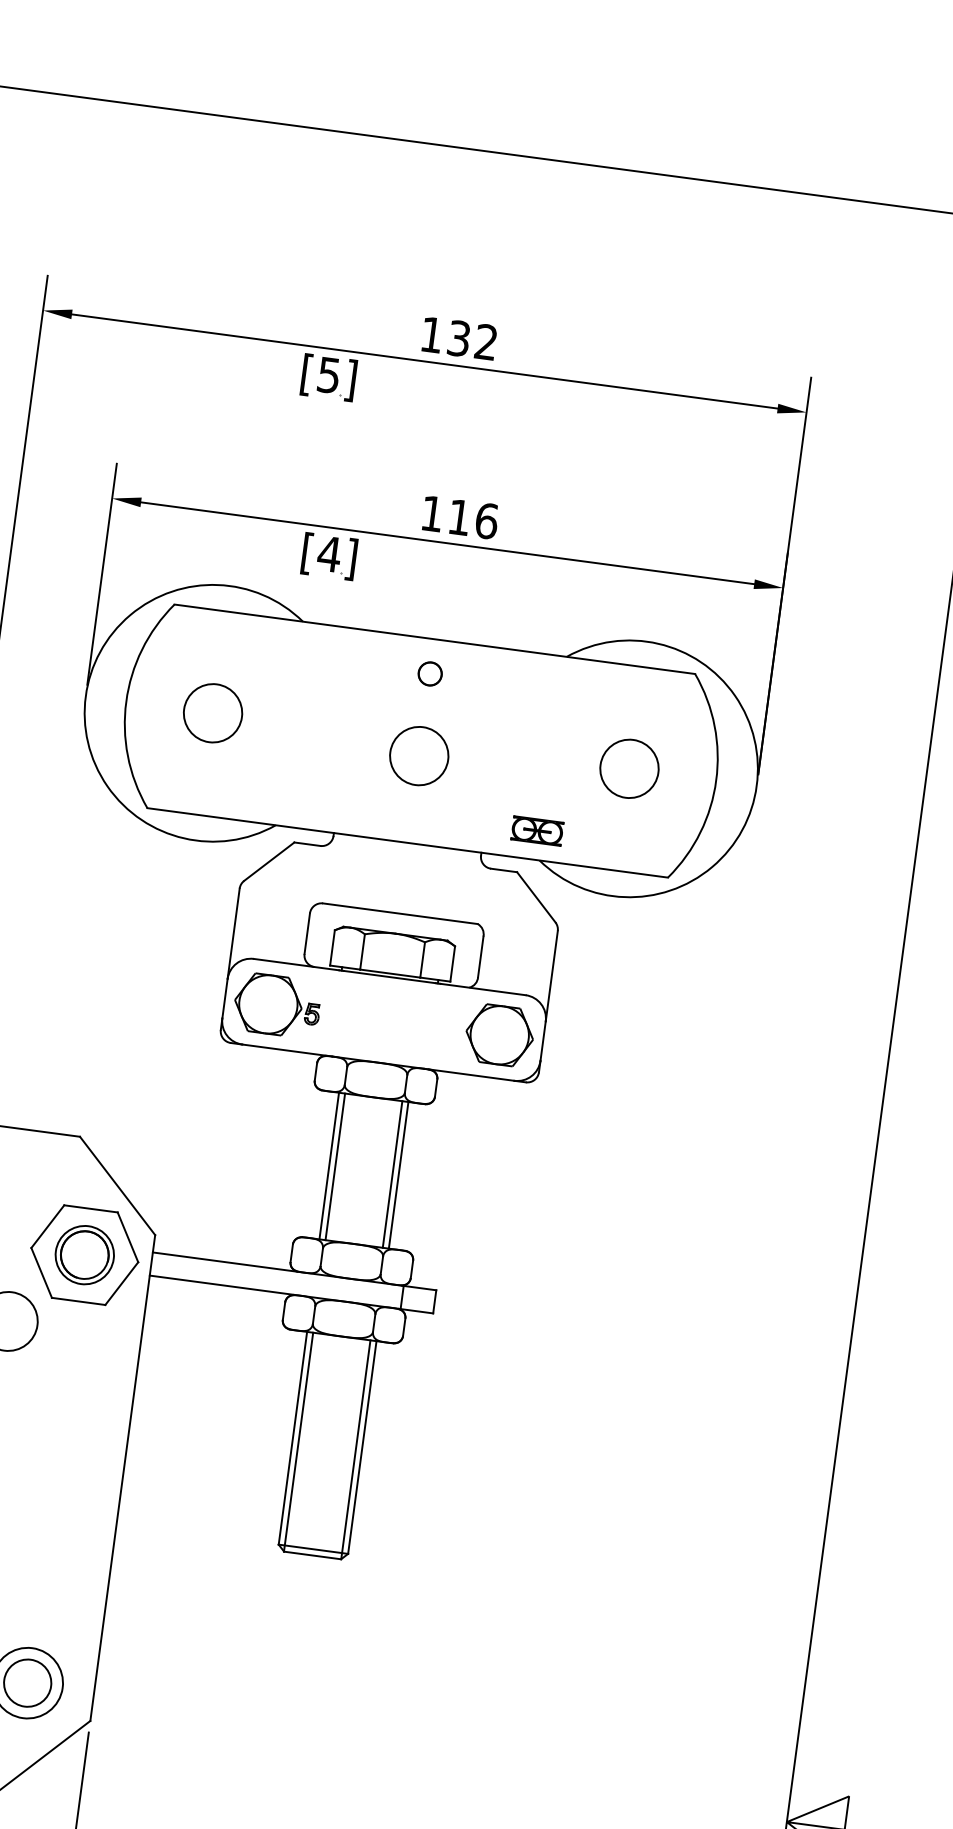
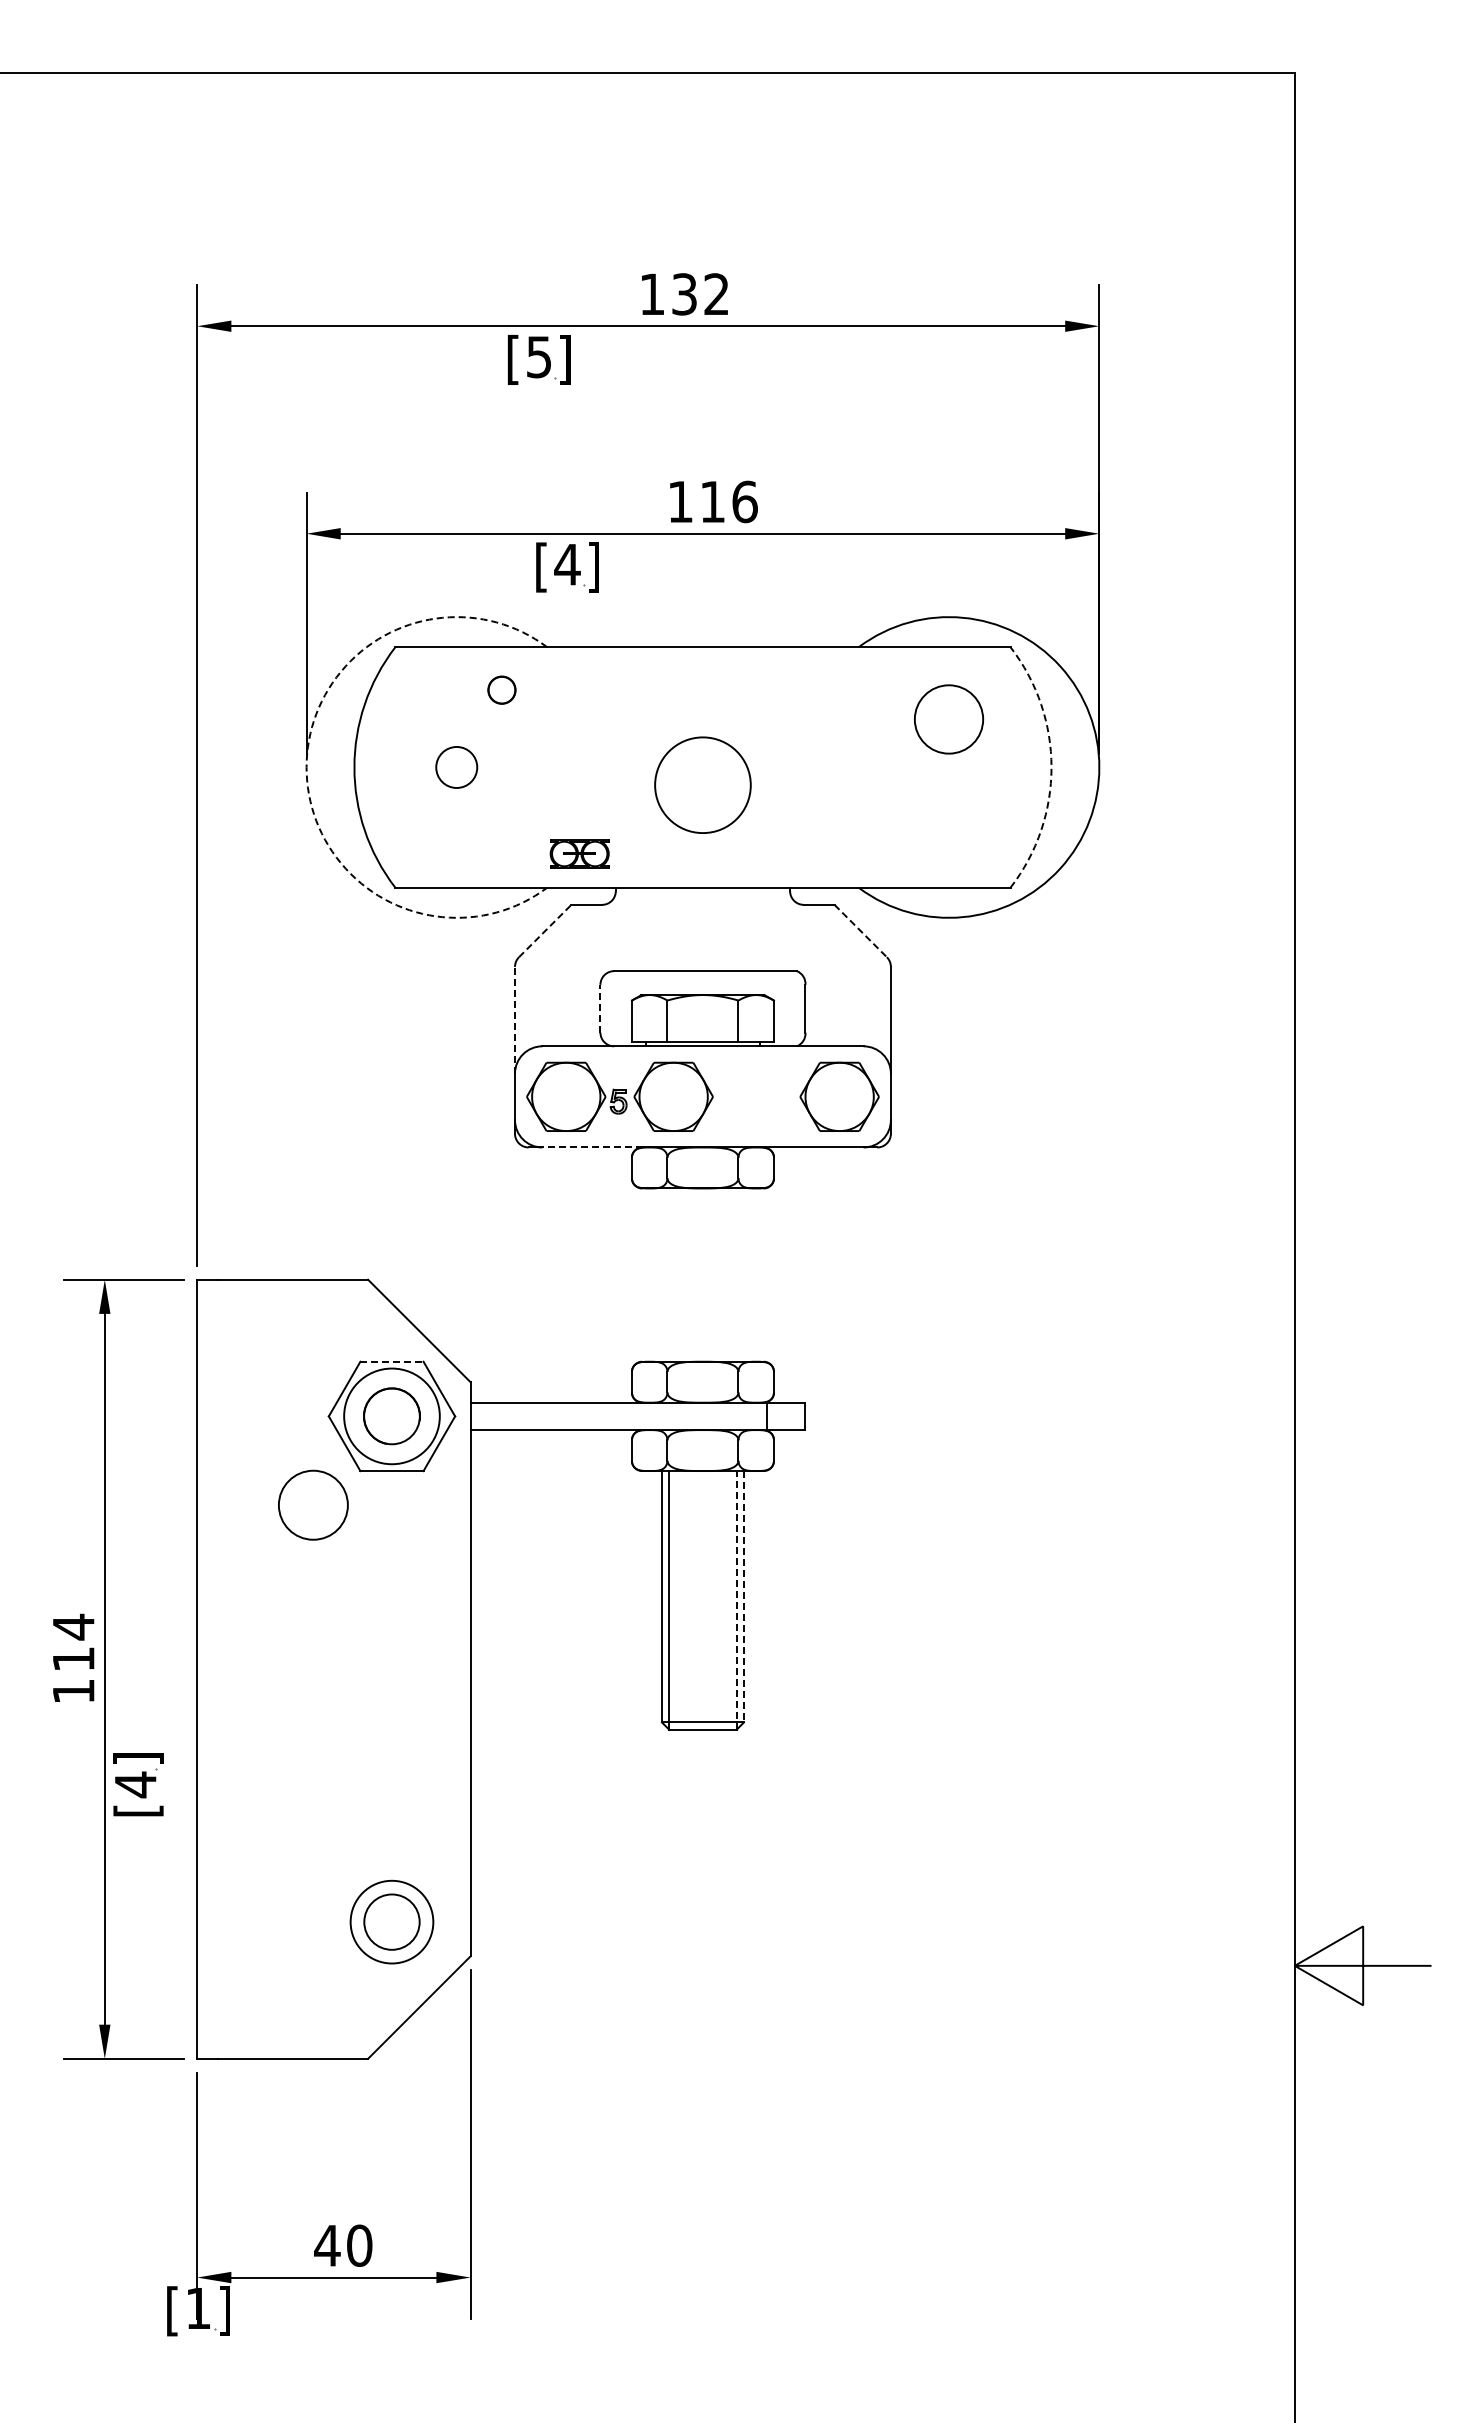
circle: (429, 673) -> (501, 689), moved
arc: (85, 696) -> (306, 767), solid -> dashed
circle: (212, 713) -> (456, 767), size x0.6
circle: (418, 756) -> (702, 785), size x1.4
circle: (629, 768) -> (949, 719), moved
arc: (716, 780) -> (1051, 767), solid -> dashed
part: (537, 830) -> (579, 853), moved
line: (269, 861) -> (545, 930), solid -> dashed
line: (536, 897) -> (861, 931), solid -> dashed
line: (234, 933) -> (515, 1019), solid -> dashed
line: (307, 933) -> (600, 1008), solid -> dashed
part: (359, 1016) -> (673, 1096), added
line: (284, 1050) -> (592, 1147), solid -> dashed
line: (328, 1165) -> (661, 1274), removed
line: (335, 1166) -> (669, 1274), removed
line: (392, 1173) -> (736, 1274), removed
line: (398, 1174) -> (743, 1274), removed
line: (90, 1208) -> (391, 1361), solid -> dashed
circle: (84, 1255) -> (391, 1416), size x1.4
line: (361, 1447) -> (743, 1596), solid -> dashed
line: (355, 1449) -> (736, 1599), solid -> dashed

